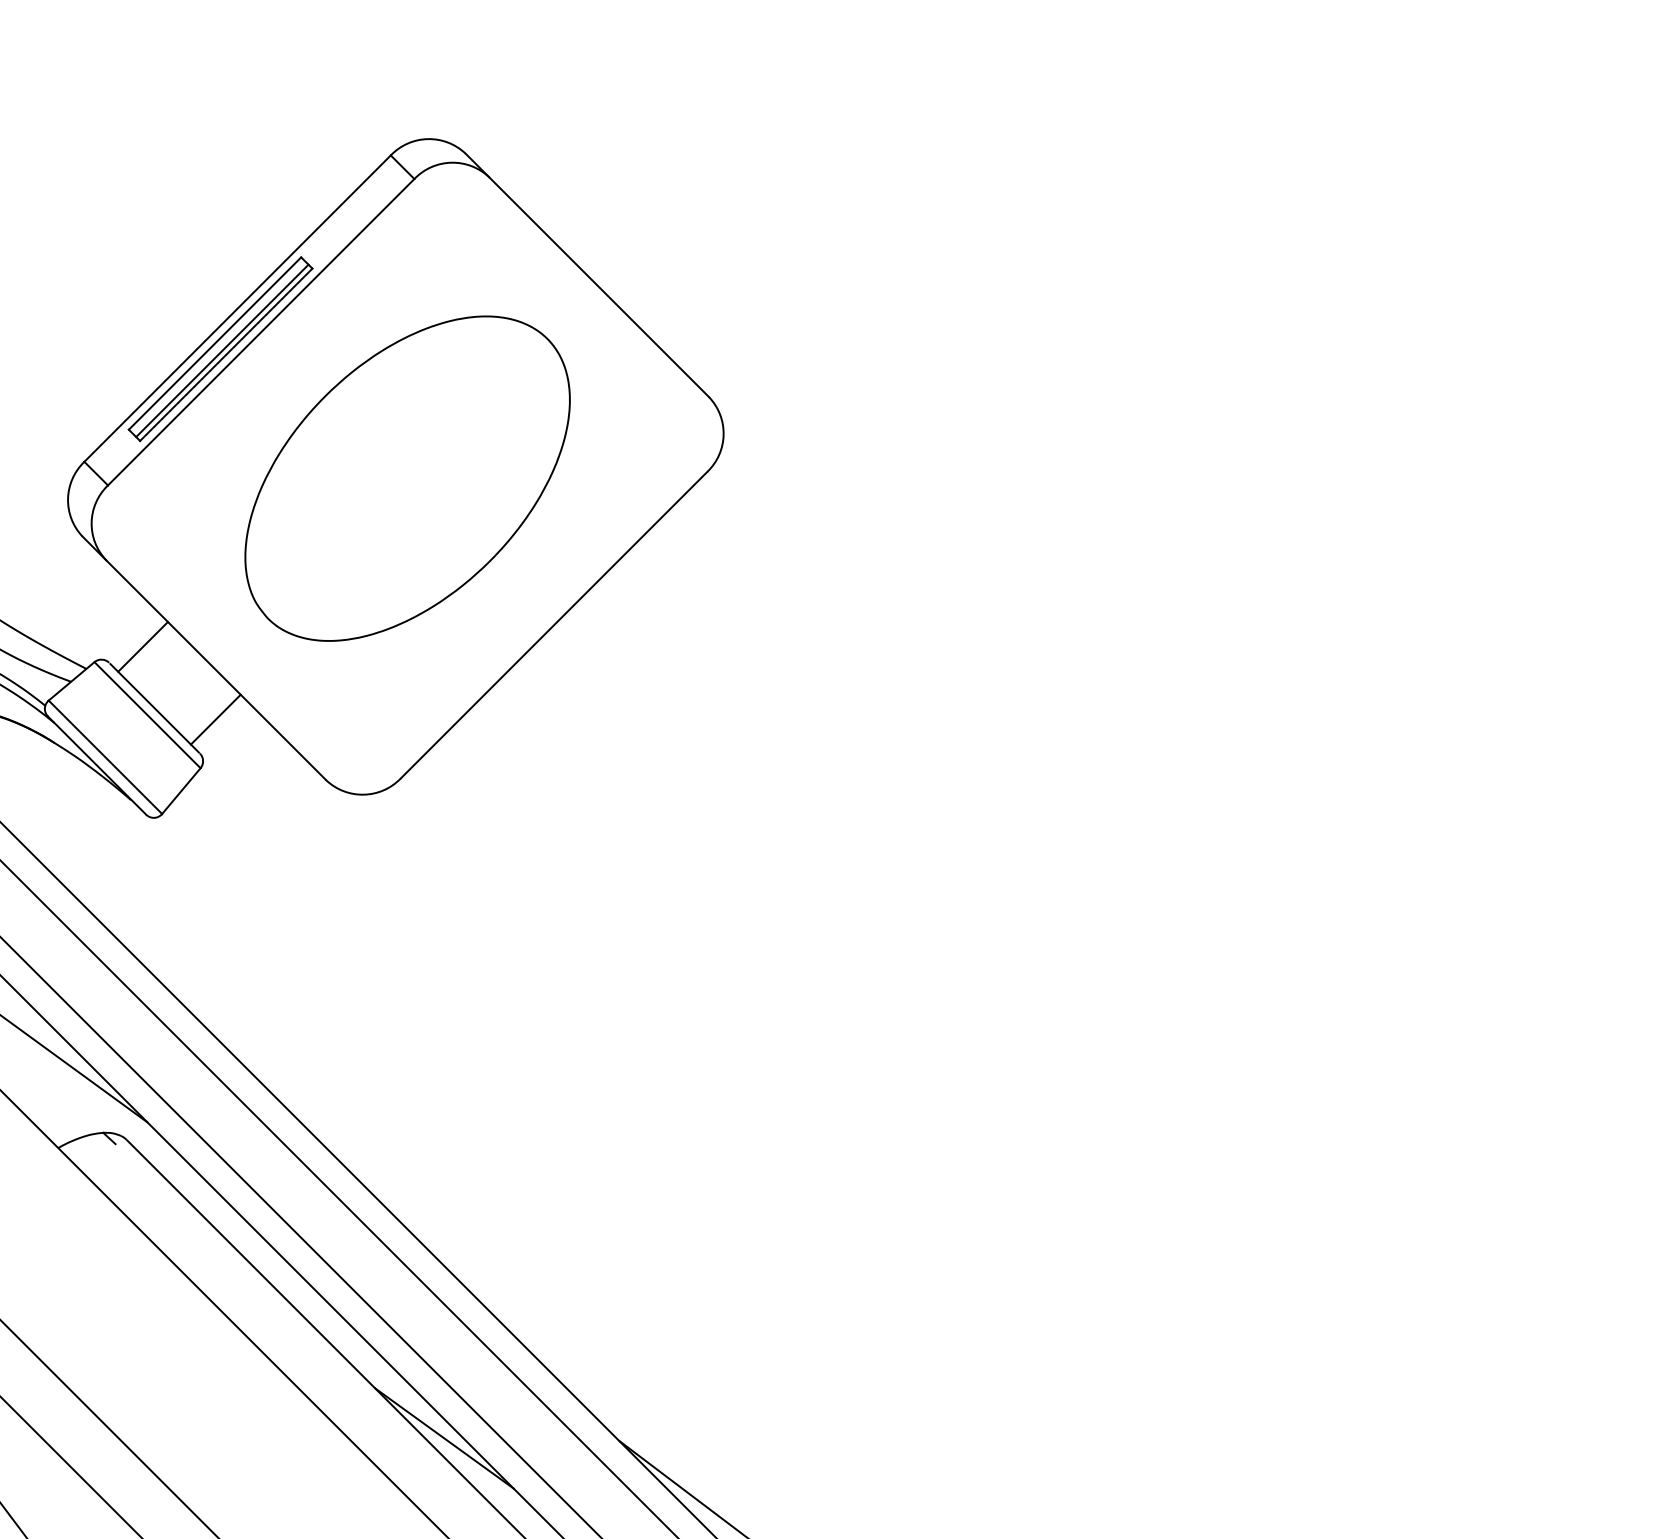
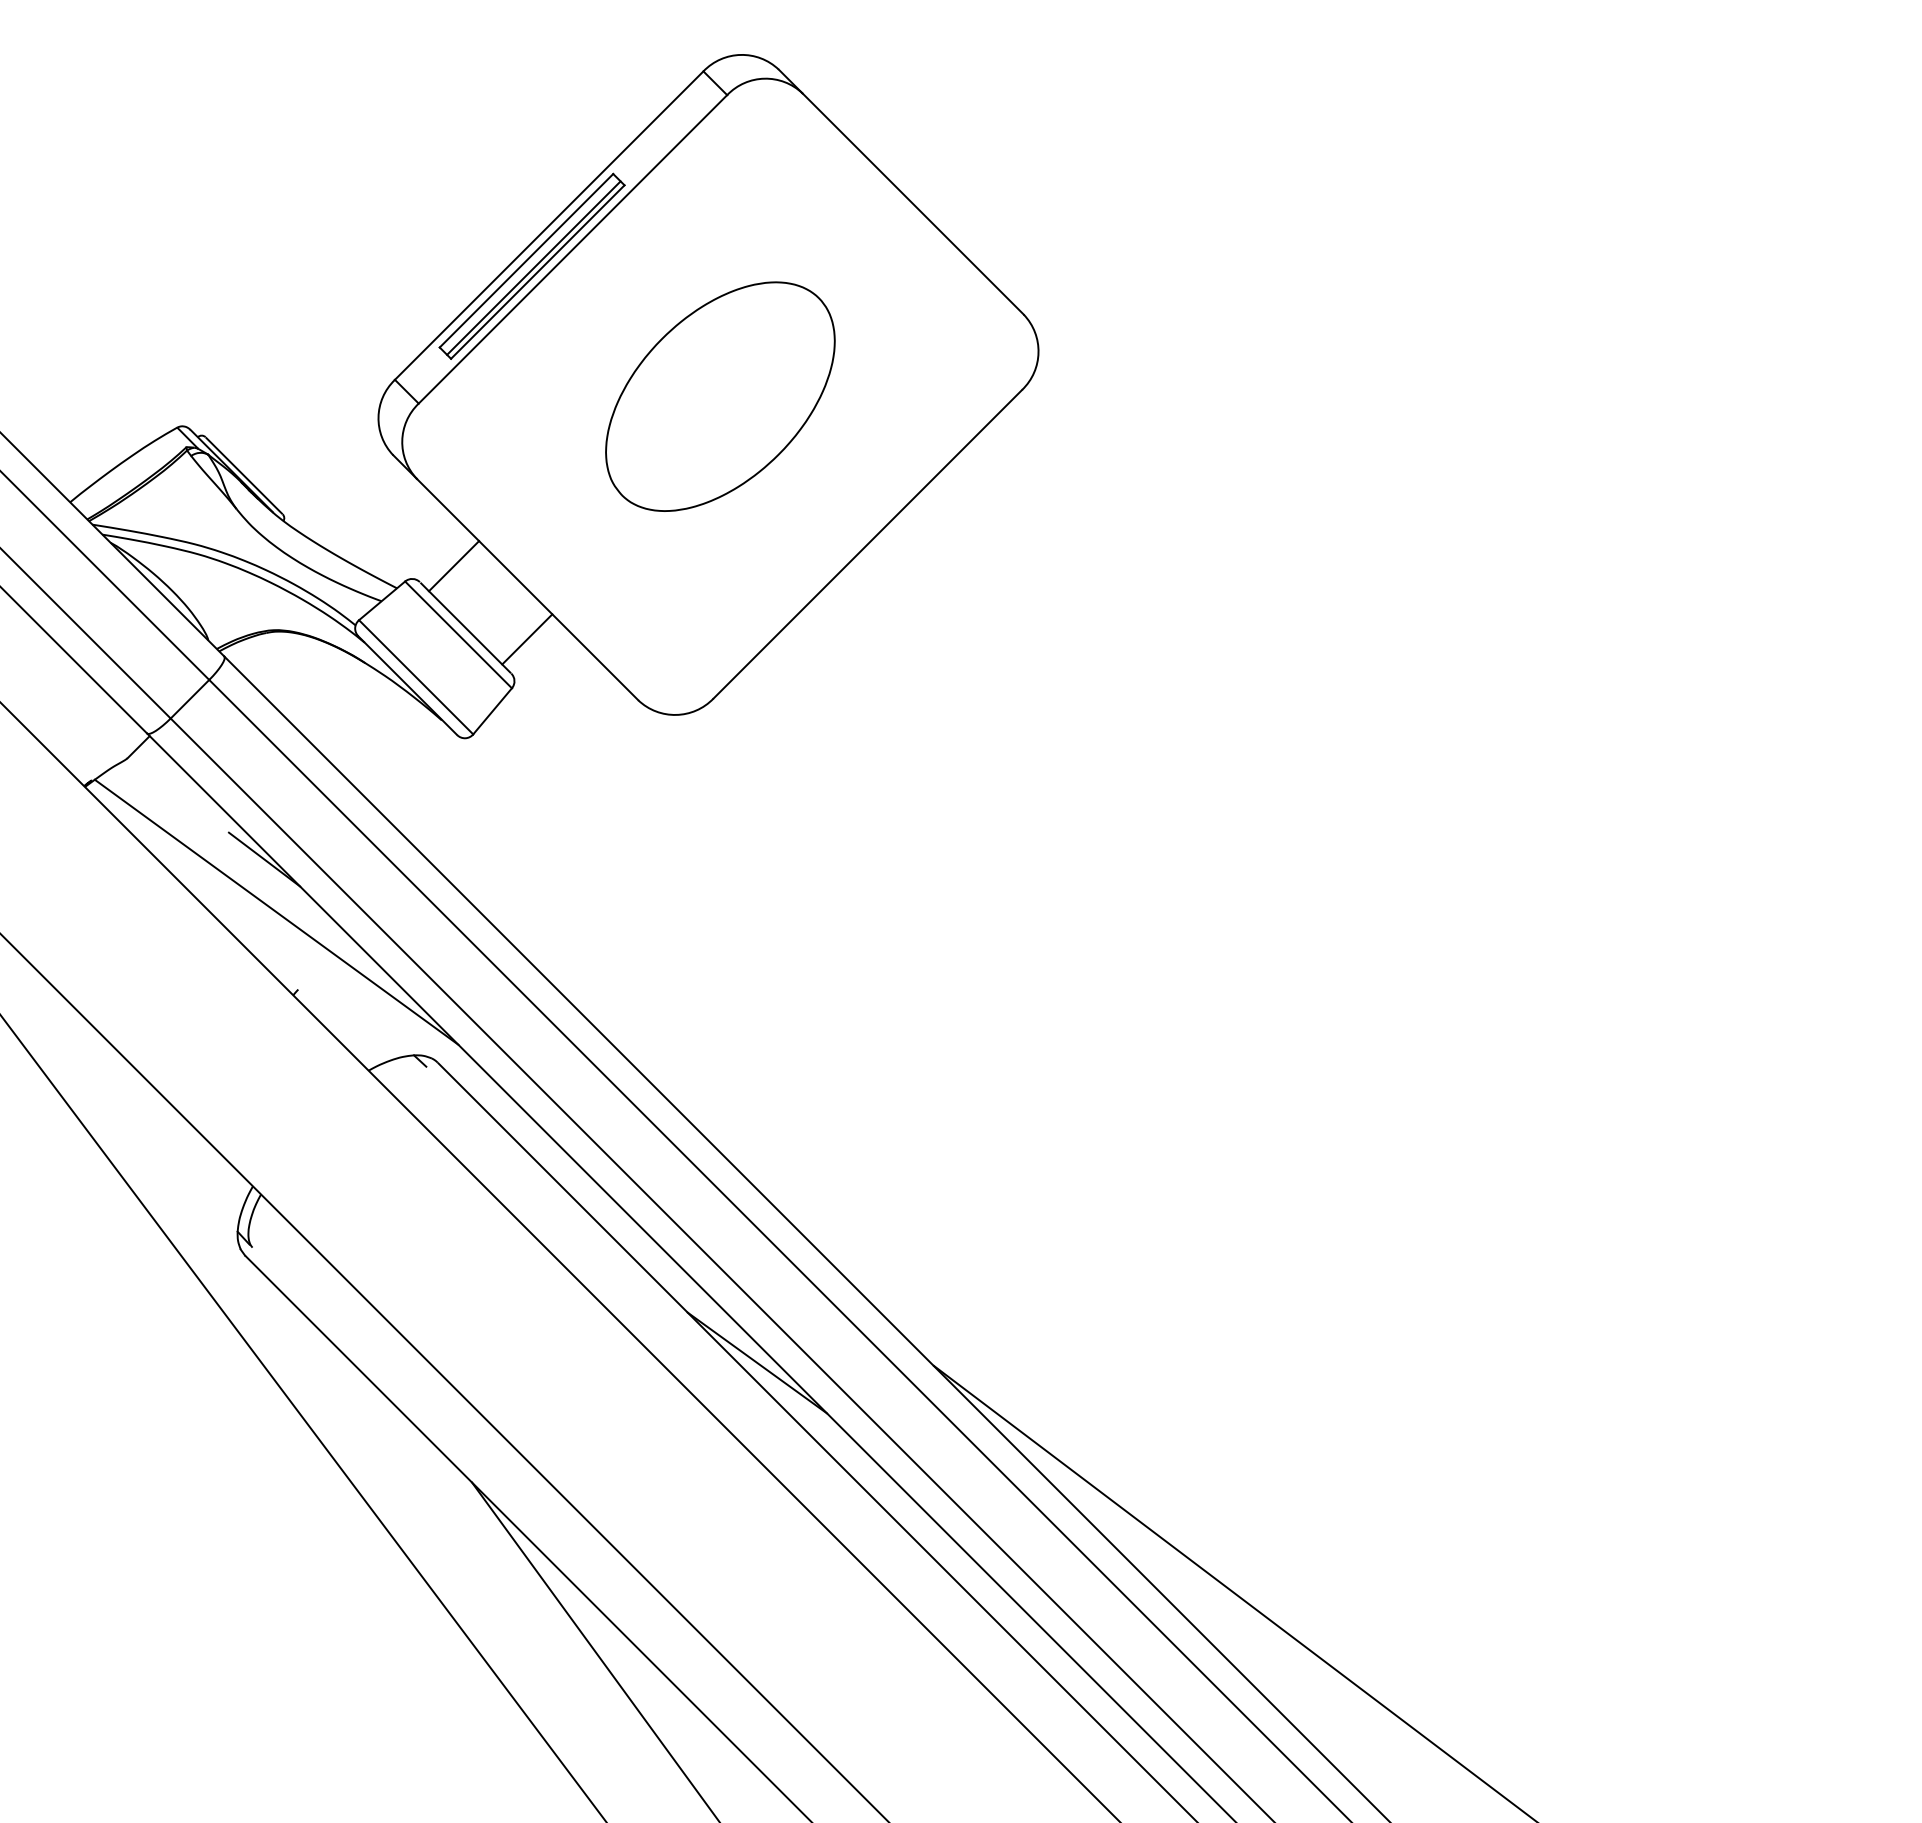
part: (407, 478) -> (720, 396), size x0.7

